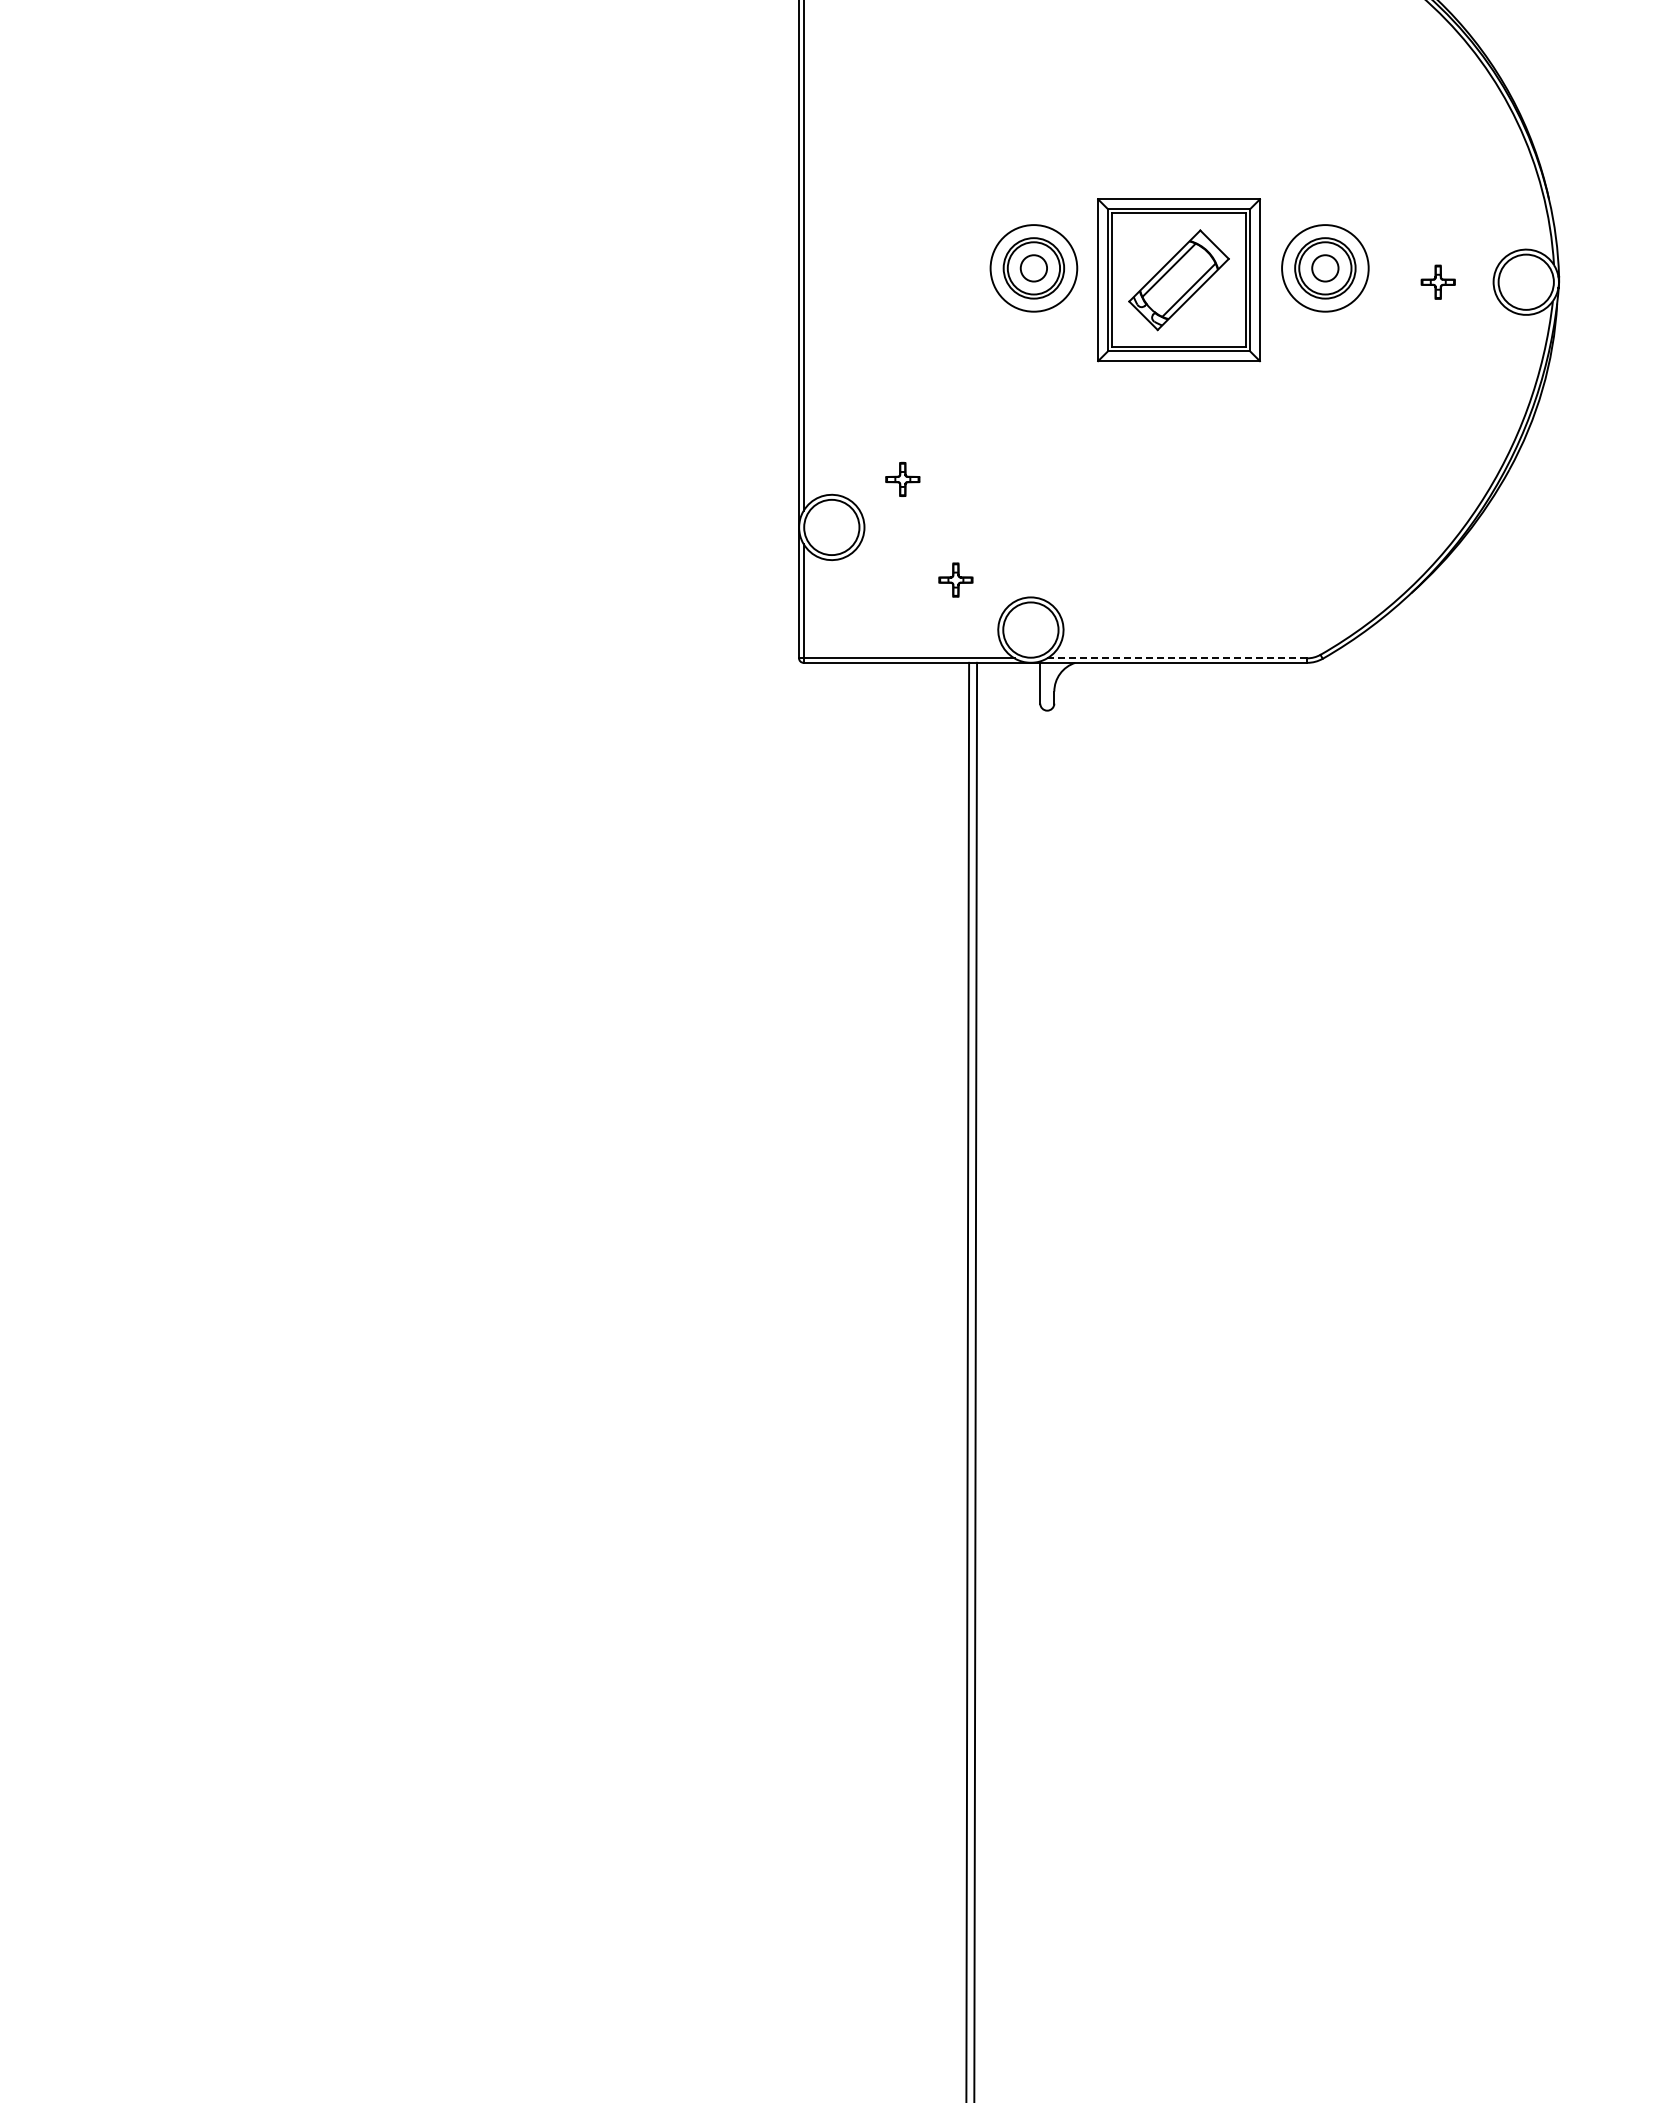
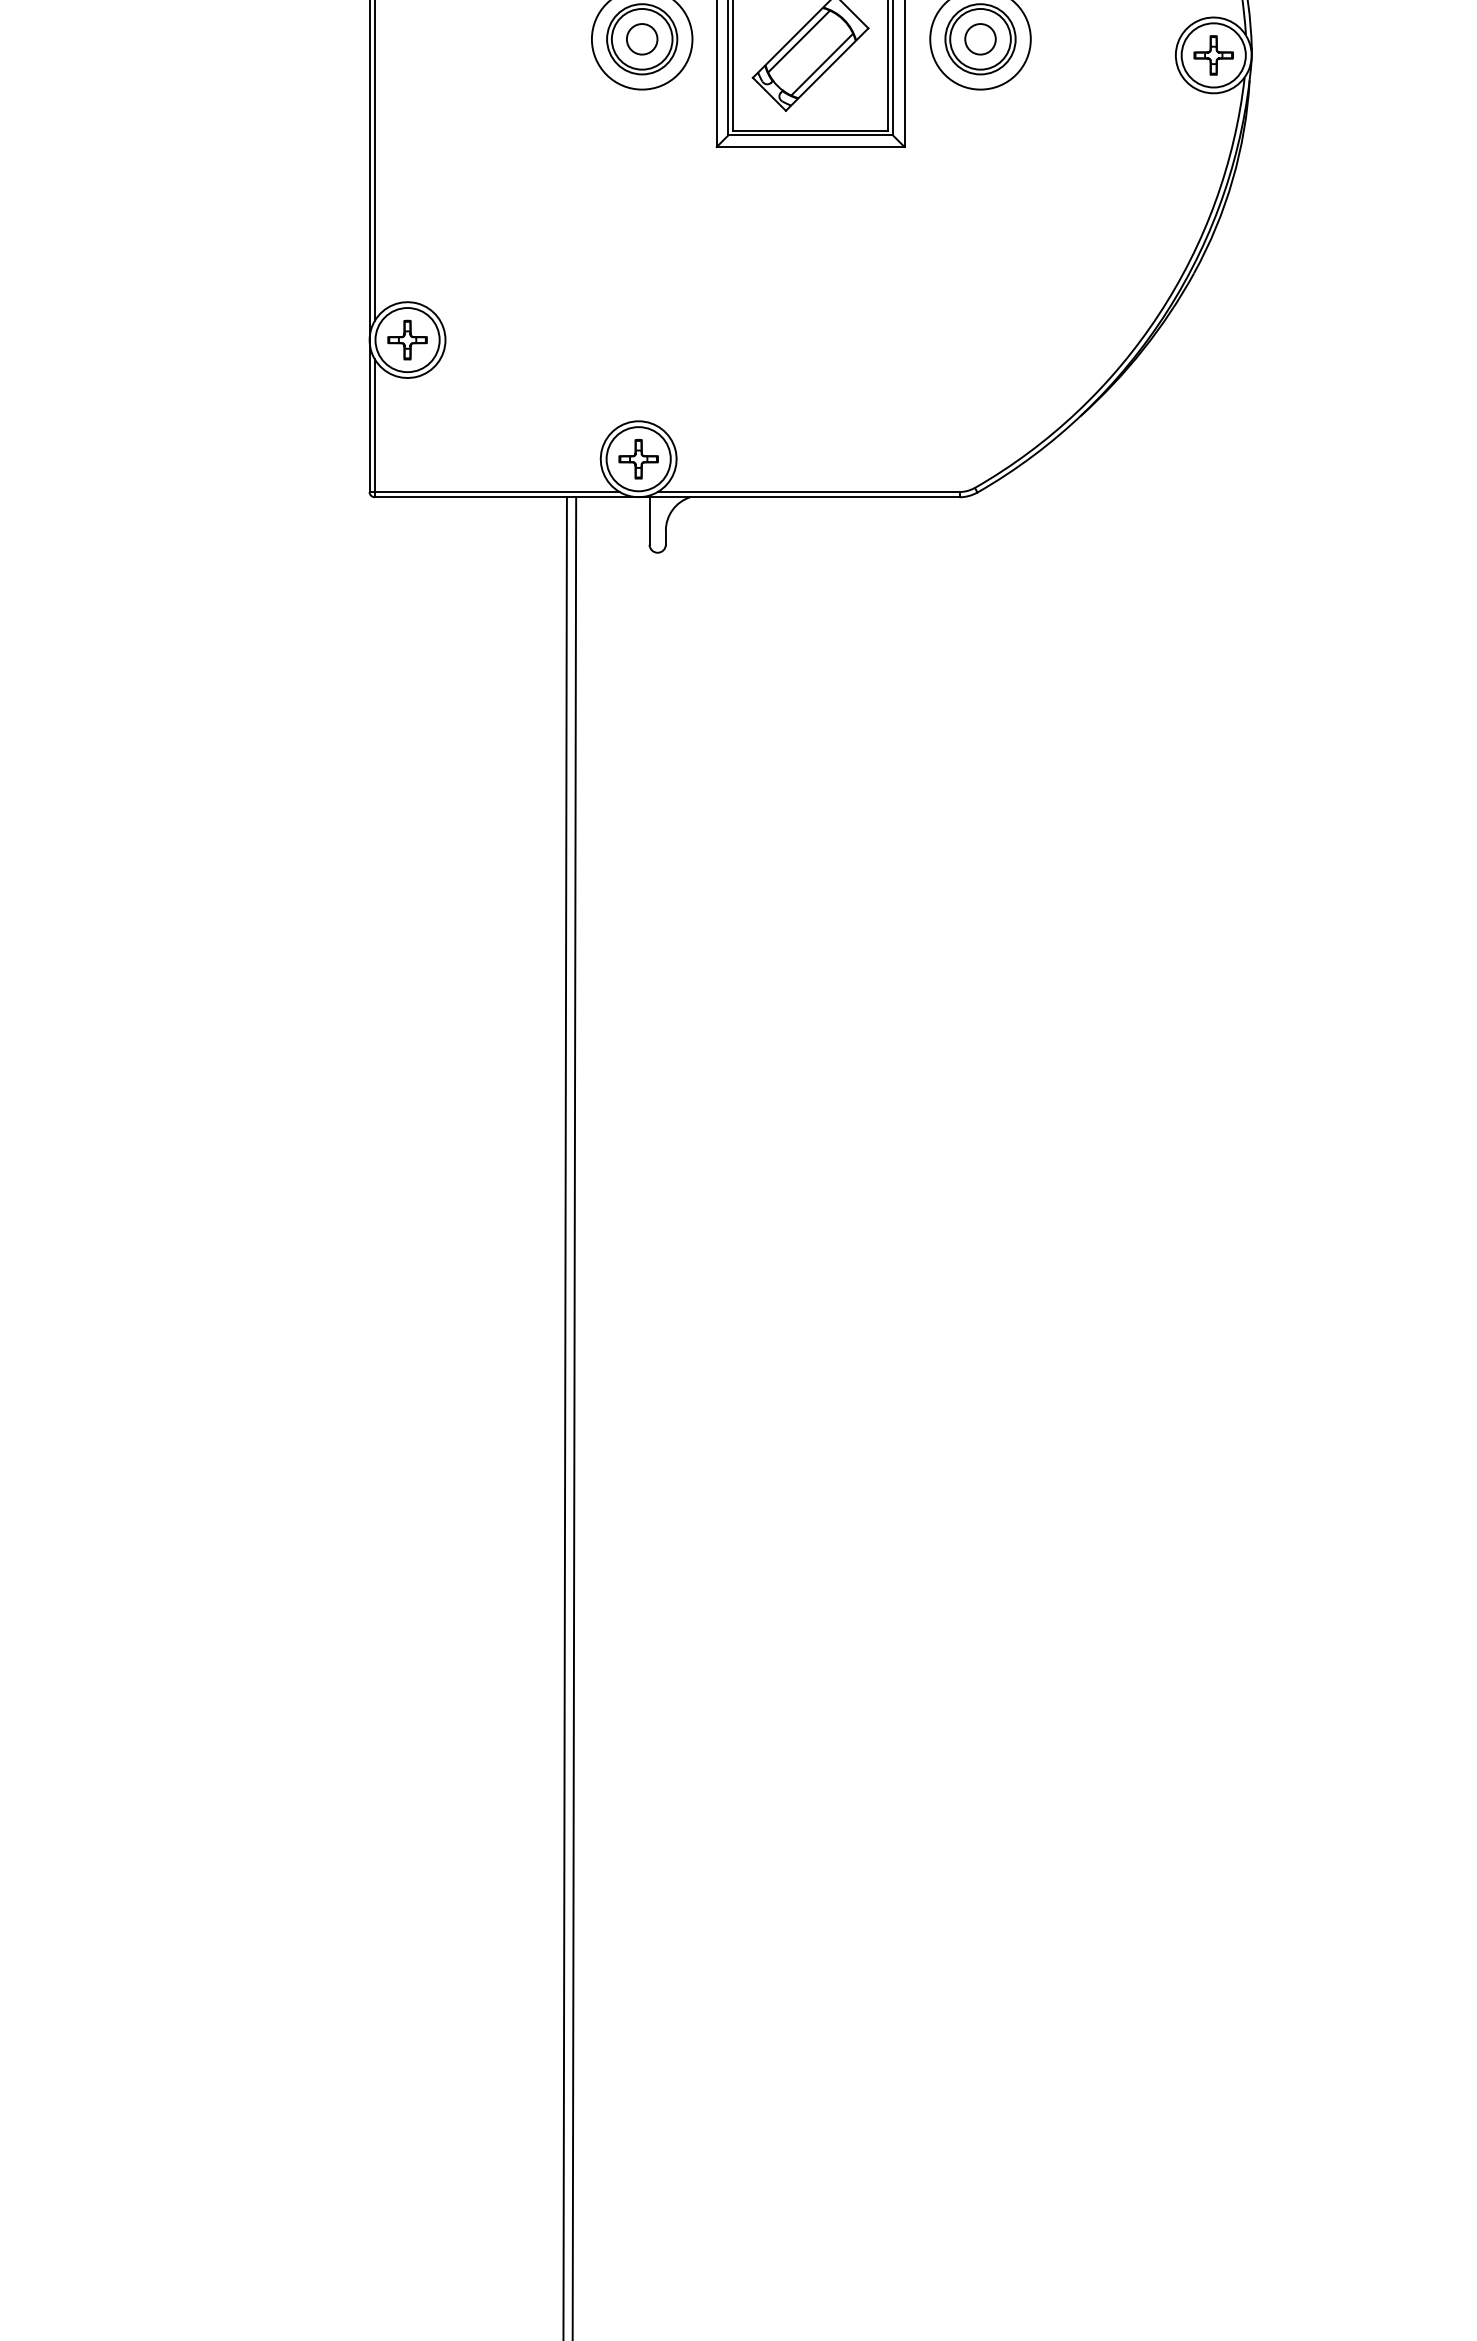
part: (1437, 281) -> (1212, 54), moved
part: (902, 478) -> (407, 338), moved
part: (955, 579) -> (638, 458), moved
line: (1176, 658) -> (807, 492), dashed -> solid

